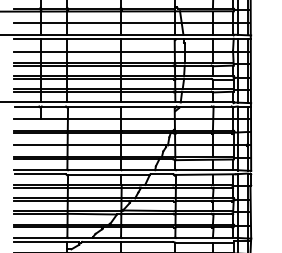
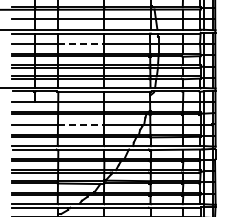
line: (95, 51) -> (81, 44), solid -> dashed
line: (95, 145) -> (81, 124), solid -> dashed

